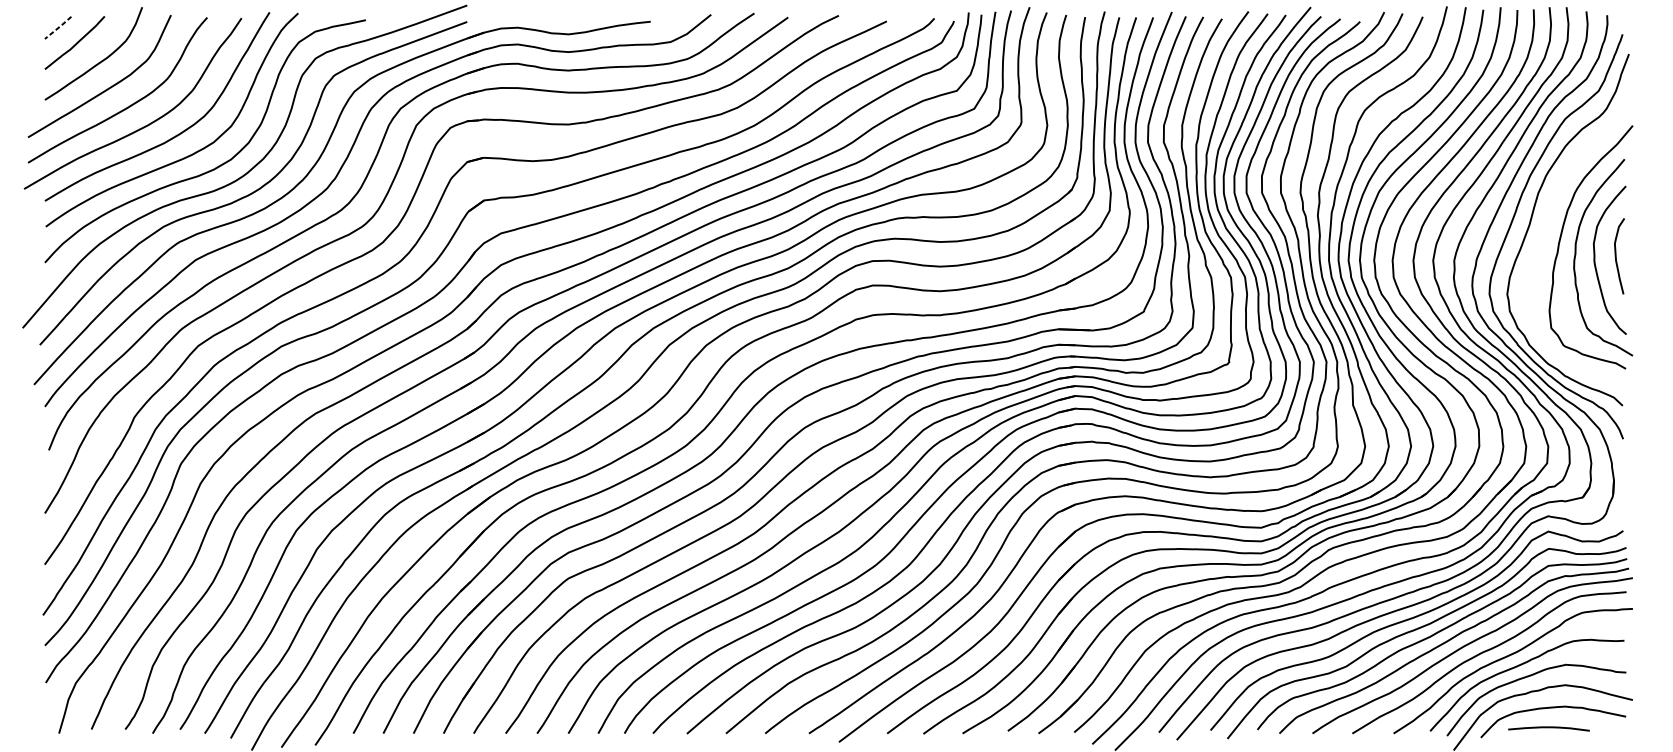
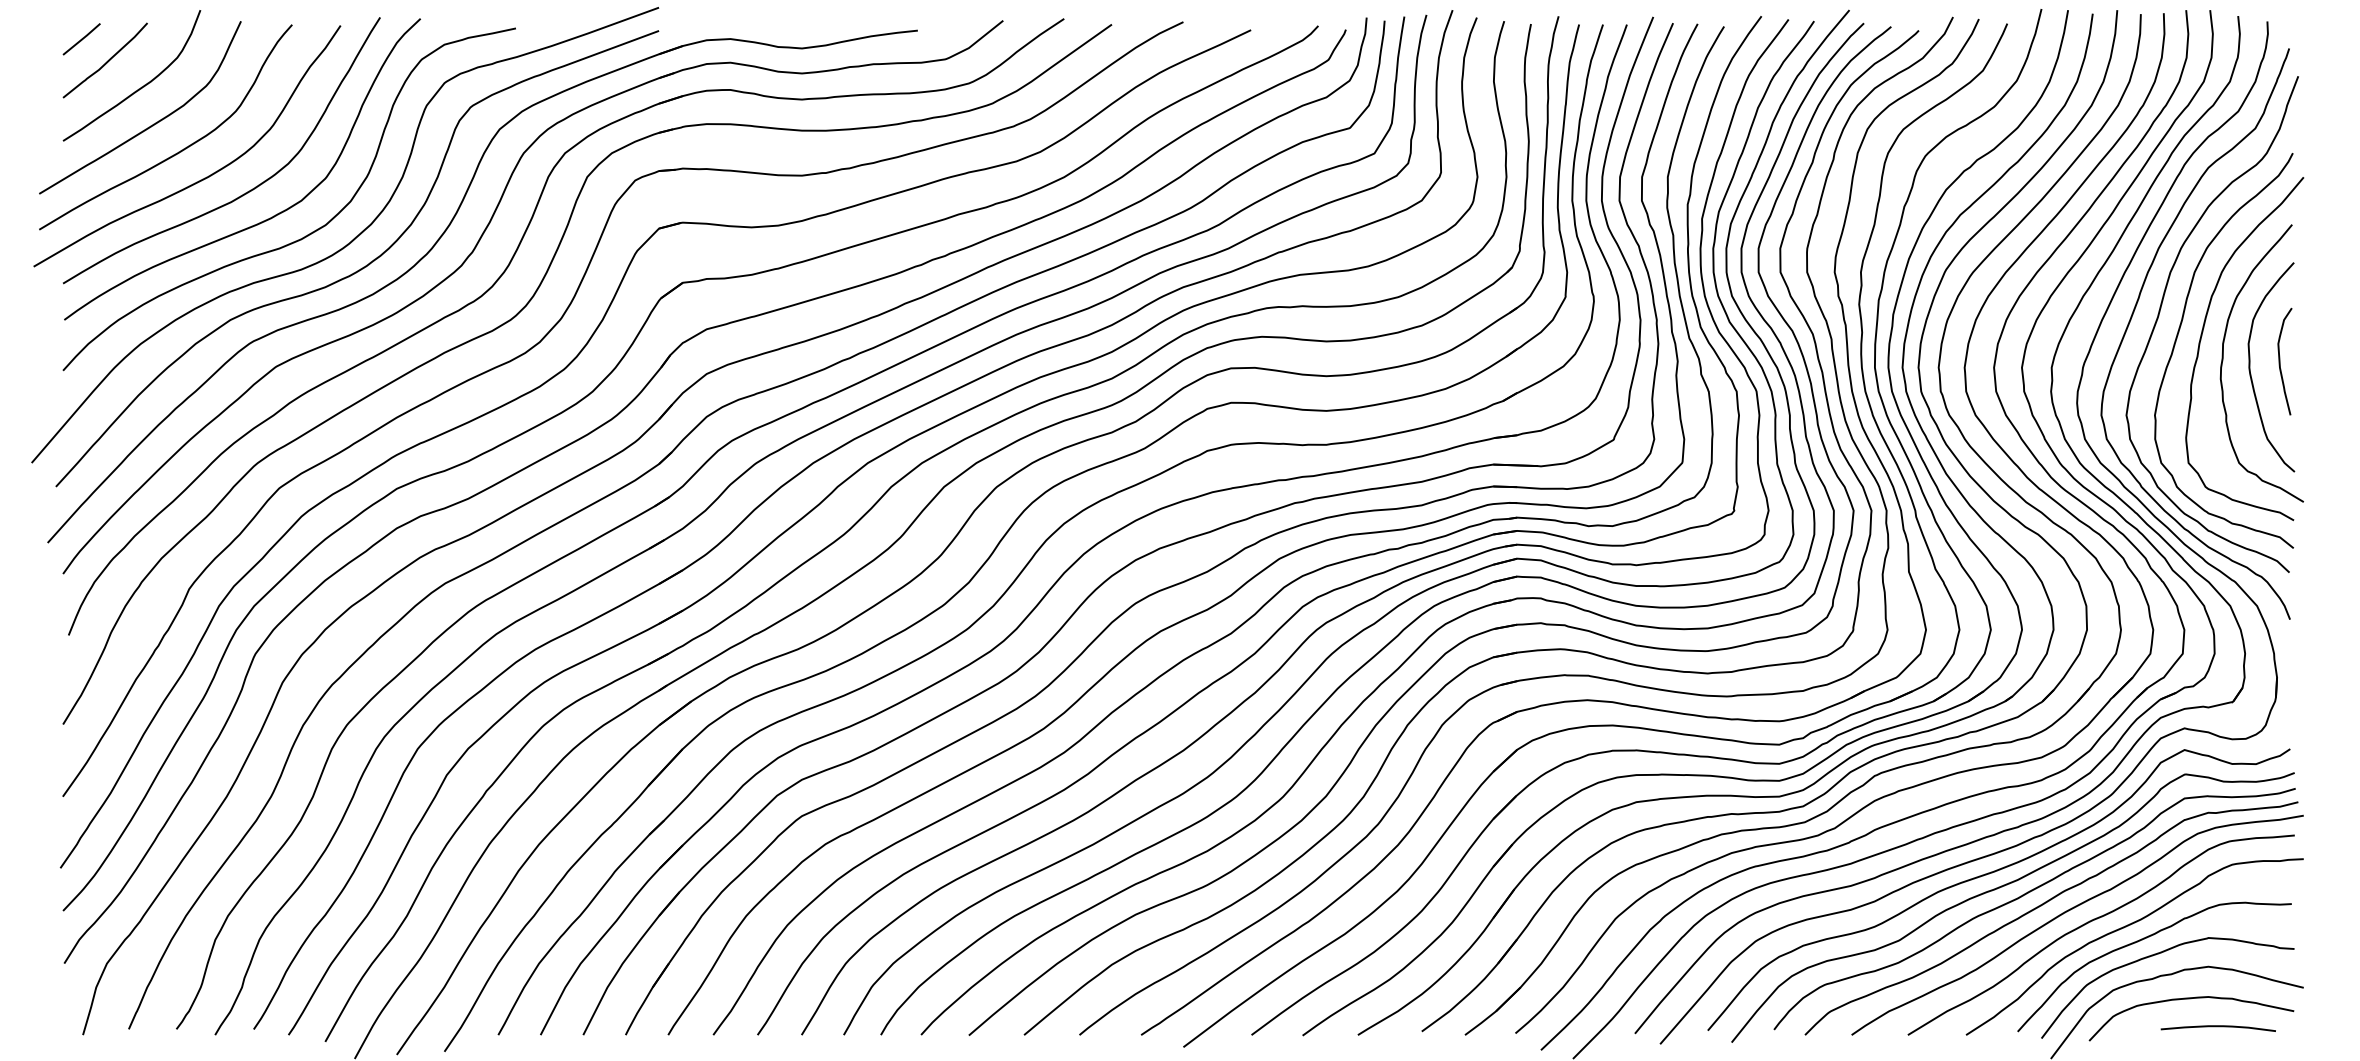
line: (58, 28) -> (82, 39), dashed -> solid
curve: (1544, 237) -> (2178, 335), added
curve: (1548, 728) -> (2217, 1027), moved

